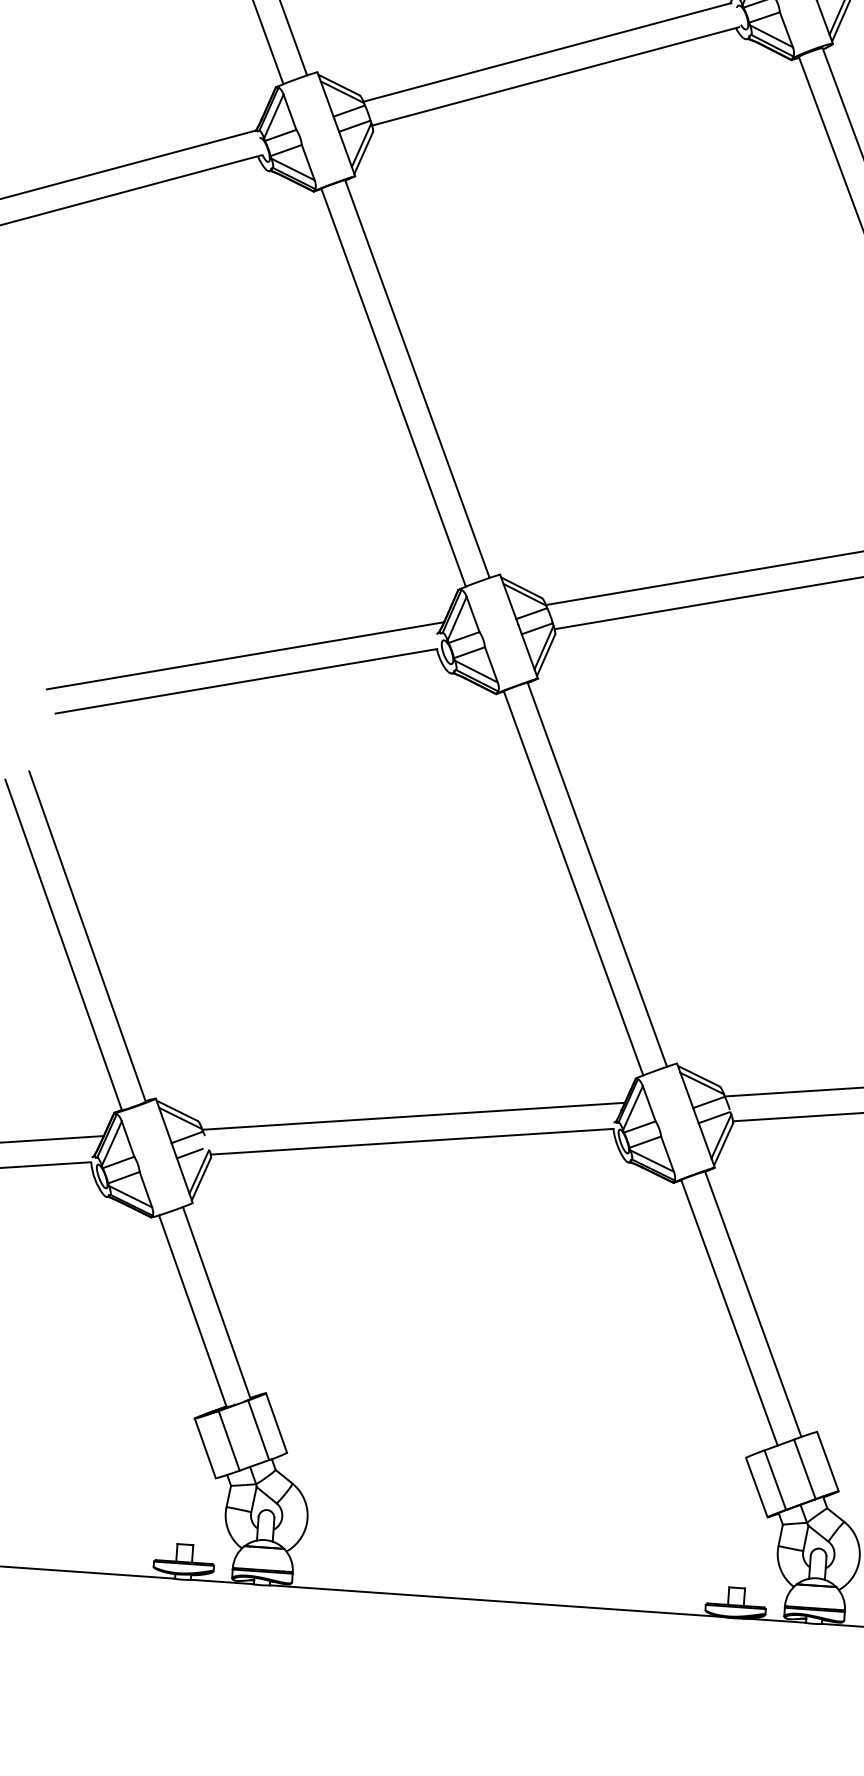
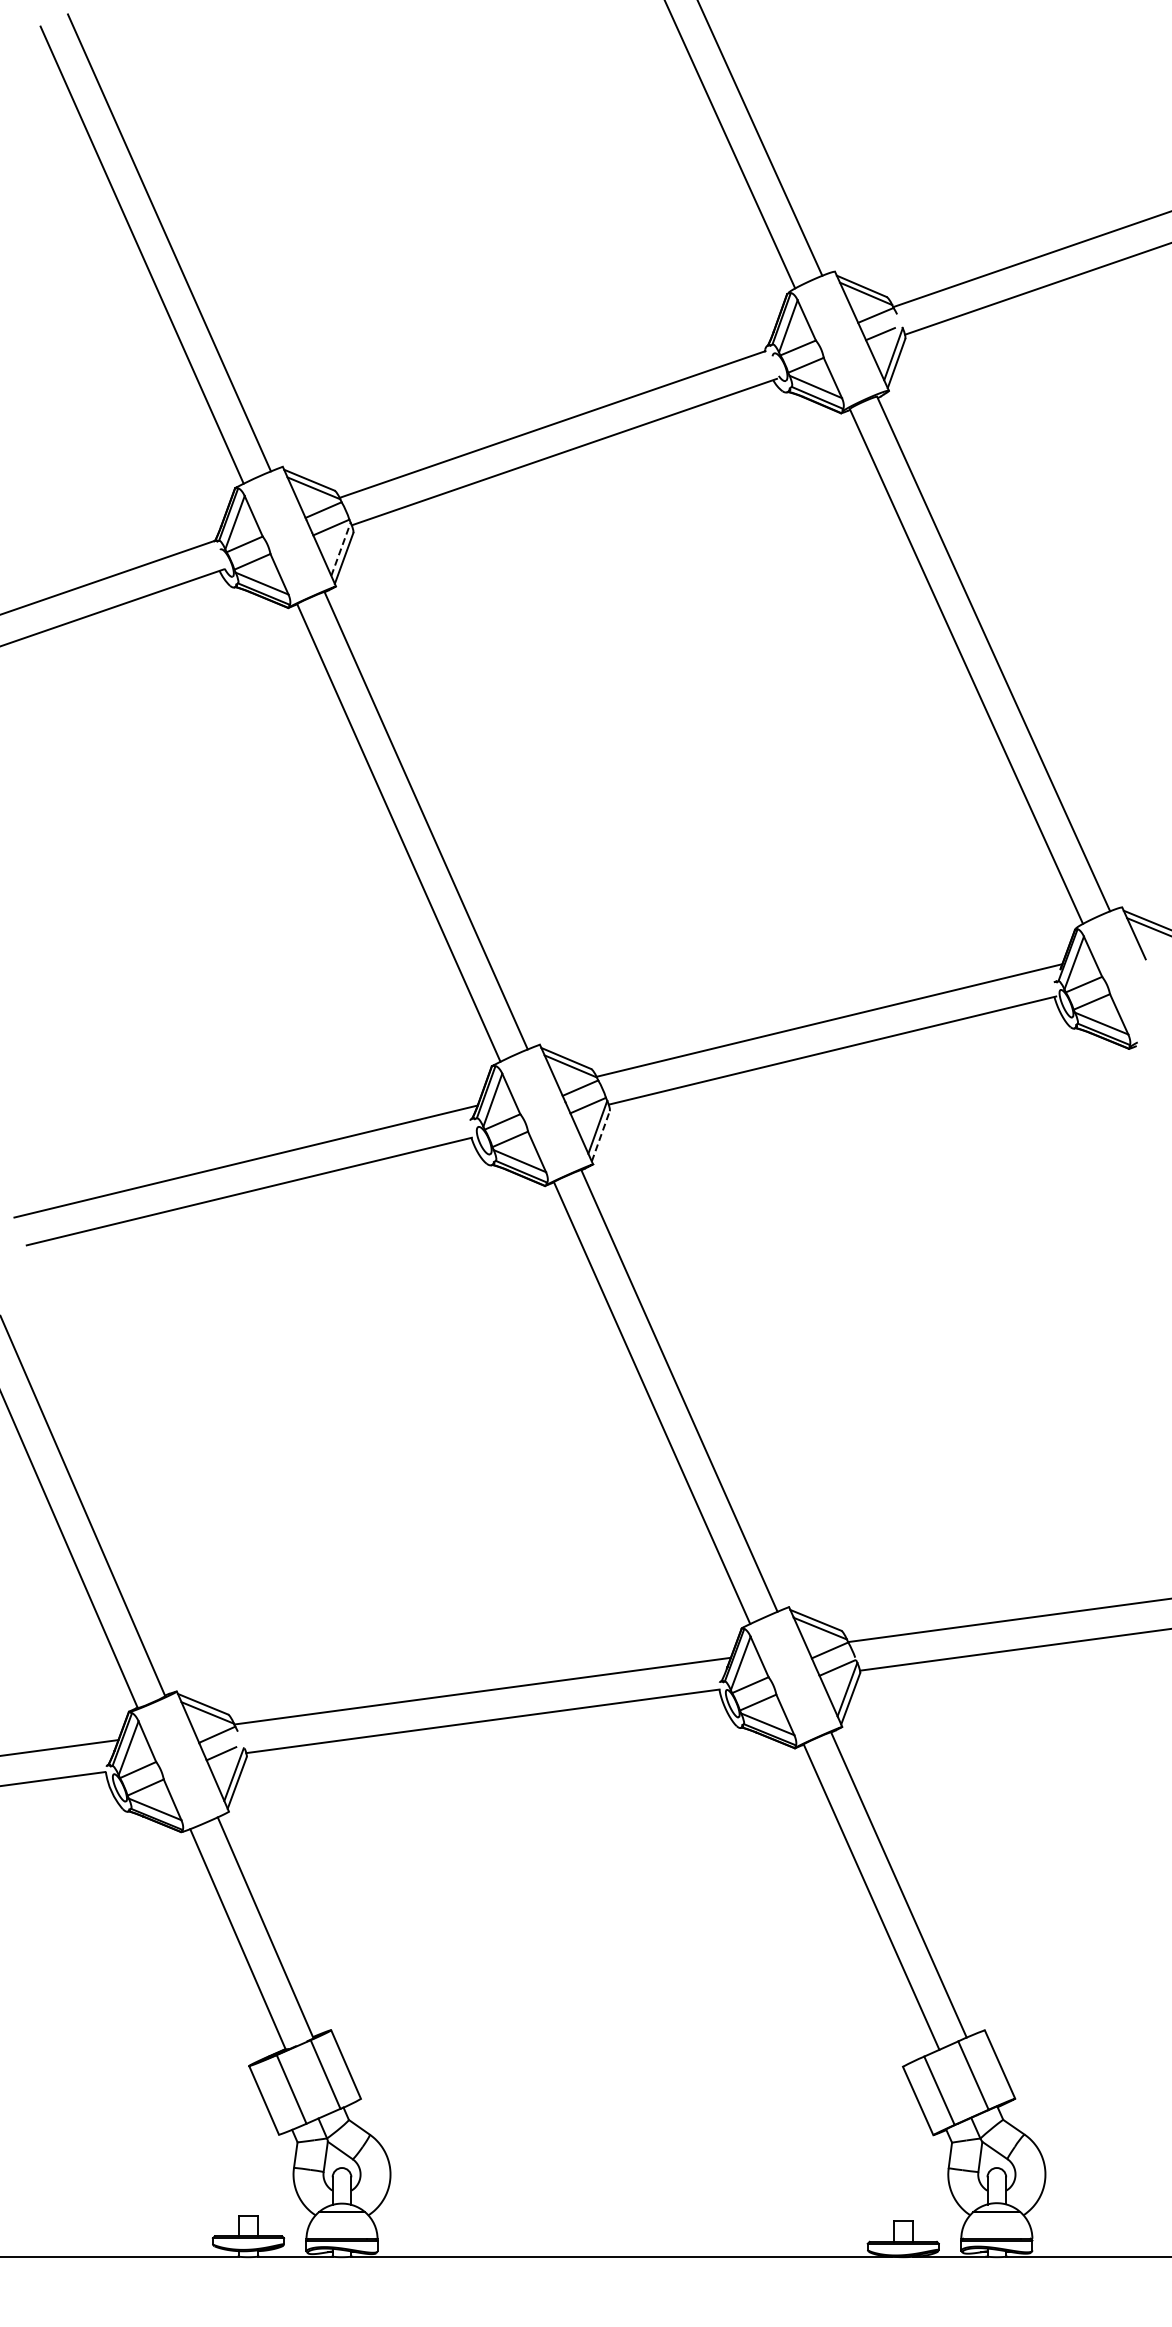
line: (362, 144) -> (341, 548), solid -> dashed
line: (545, 655) -> (600, 1136), solid -> dashed

